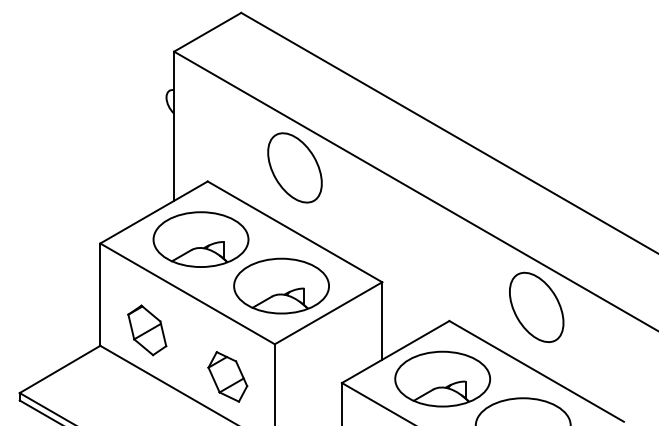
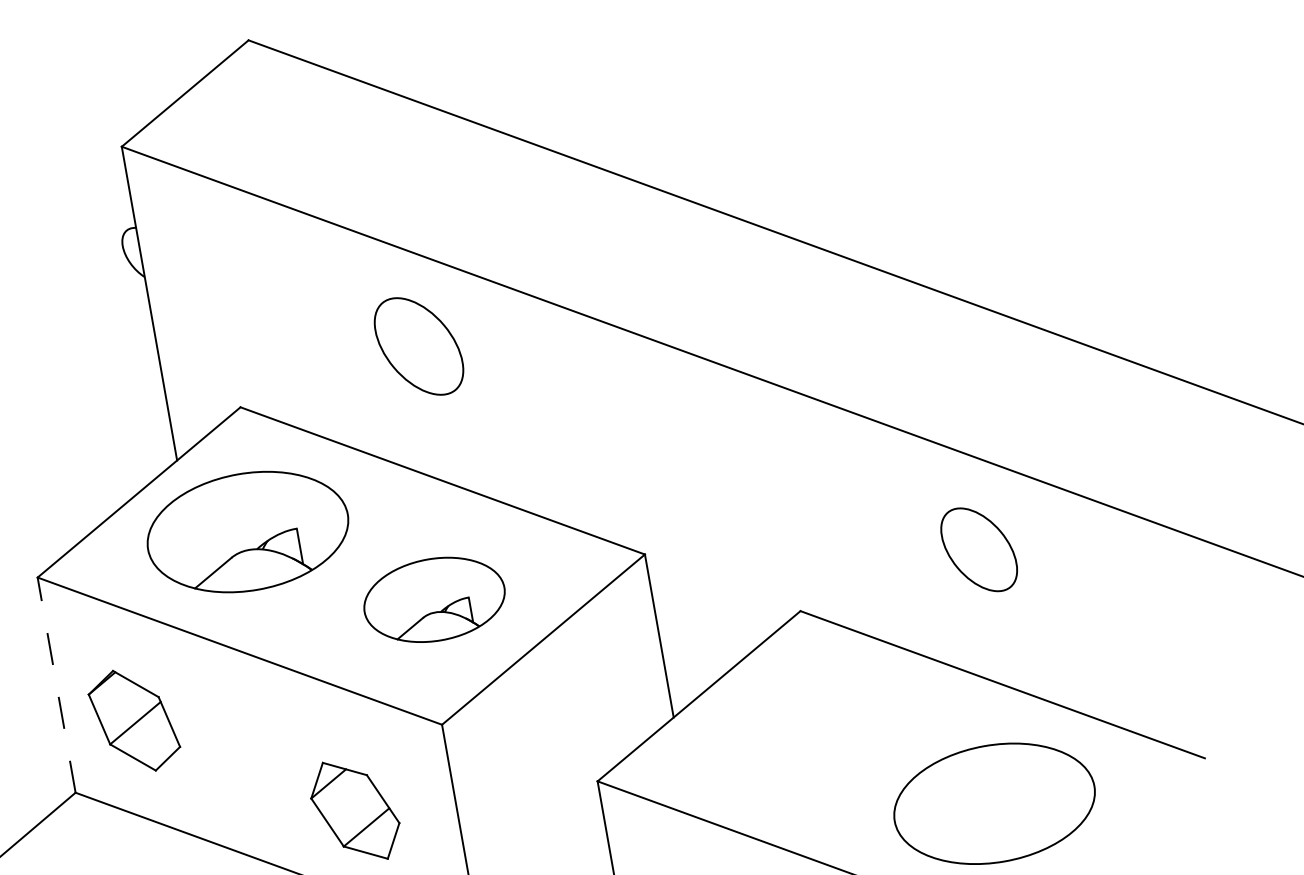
part: (294, 167) -> (417, 345), size x0.7
part: (281, 285) -> (434, 598), size x0.7
line: (100, 294) -> (56, 684), solid -> dashed
part: (536, 306) -> (978, 548), size x0.6
part: (147, 330) -> (134, 720), moved
part: (442, 378) -> (807, 734), removed

